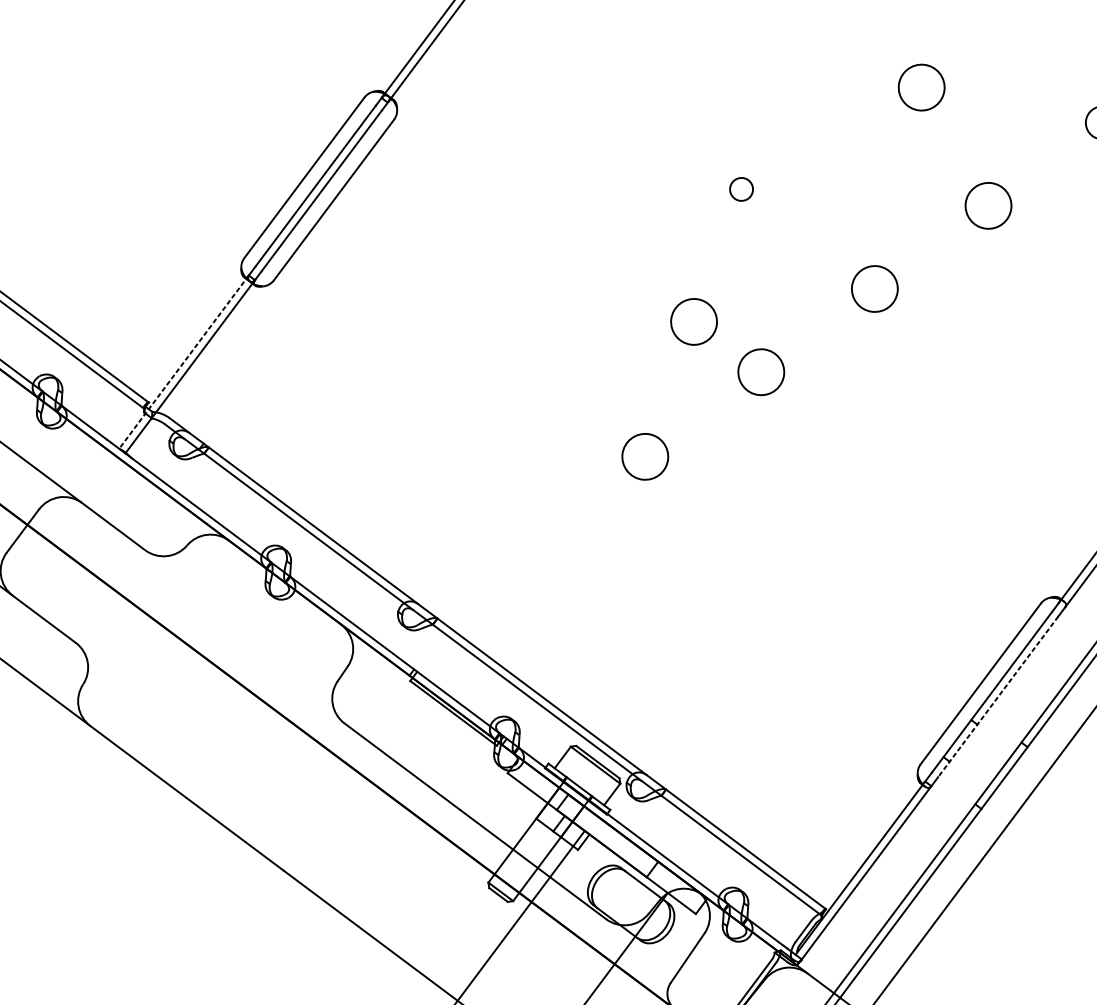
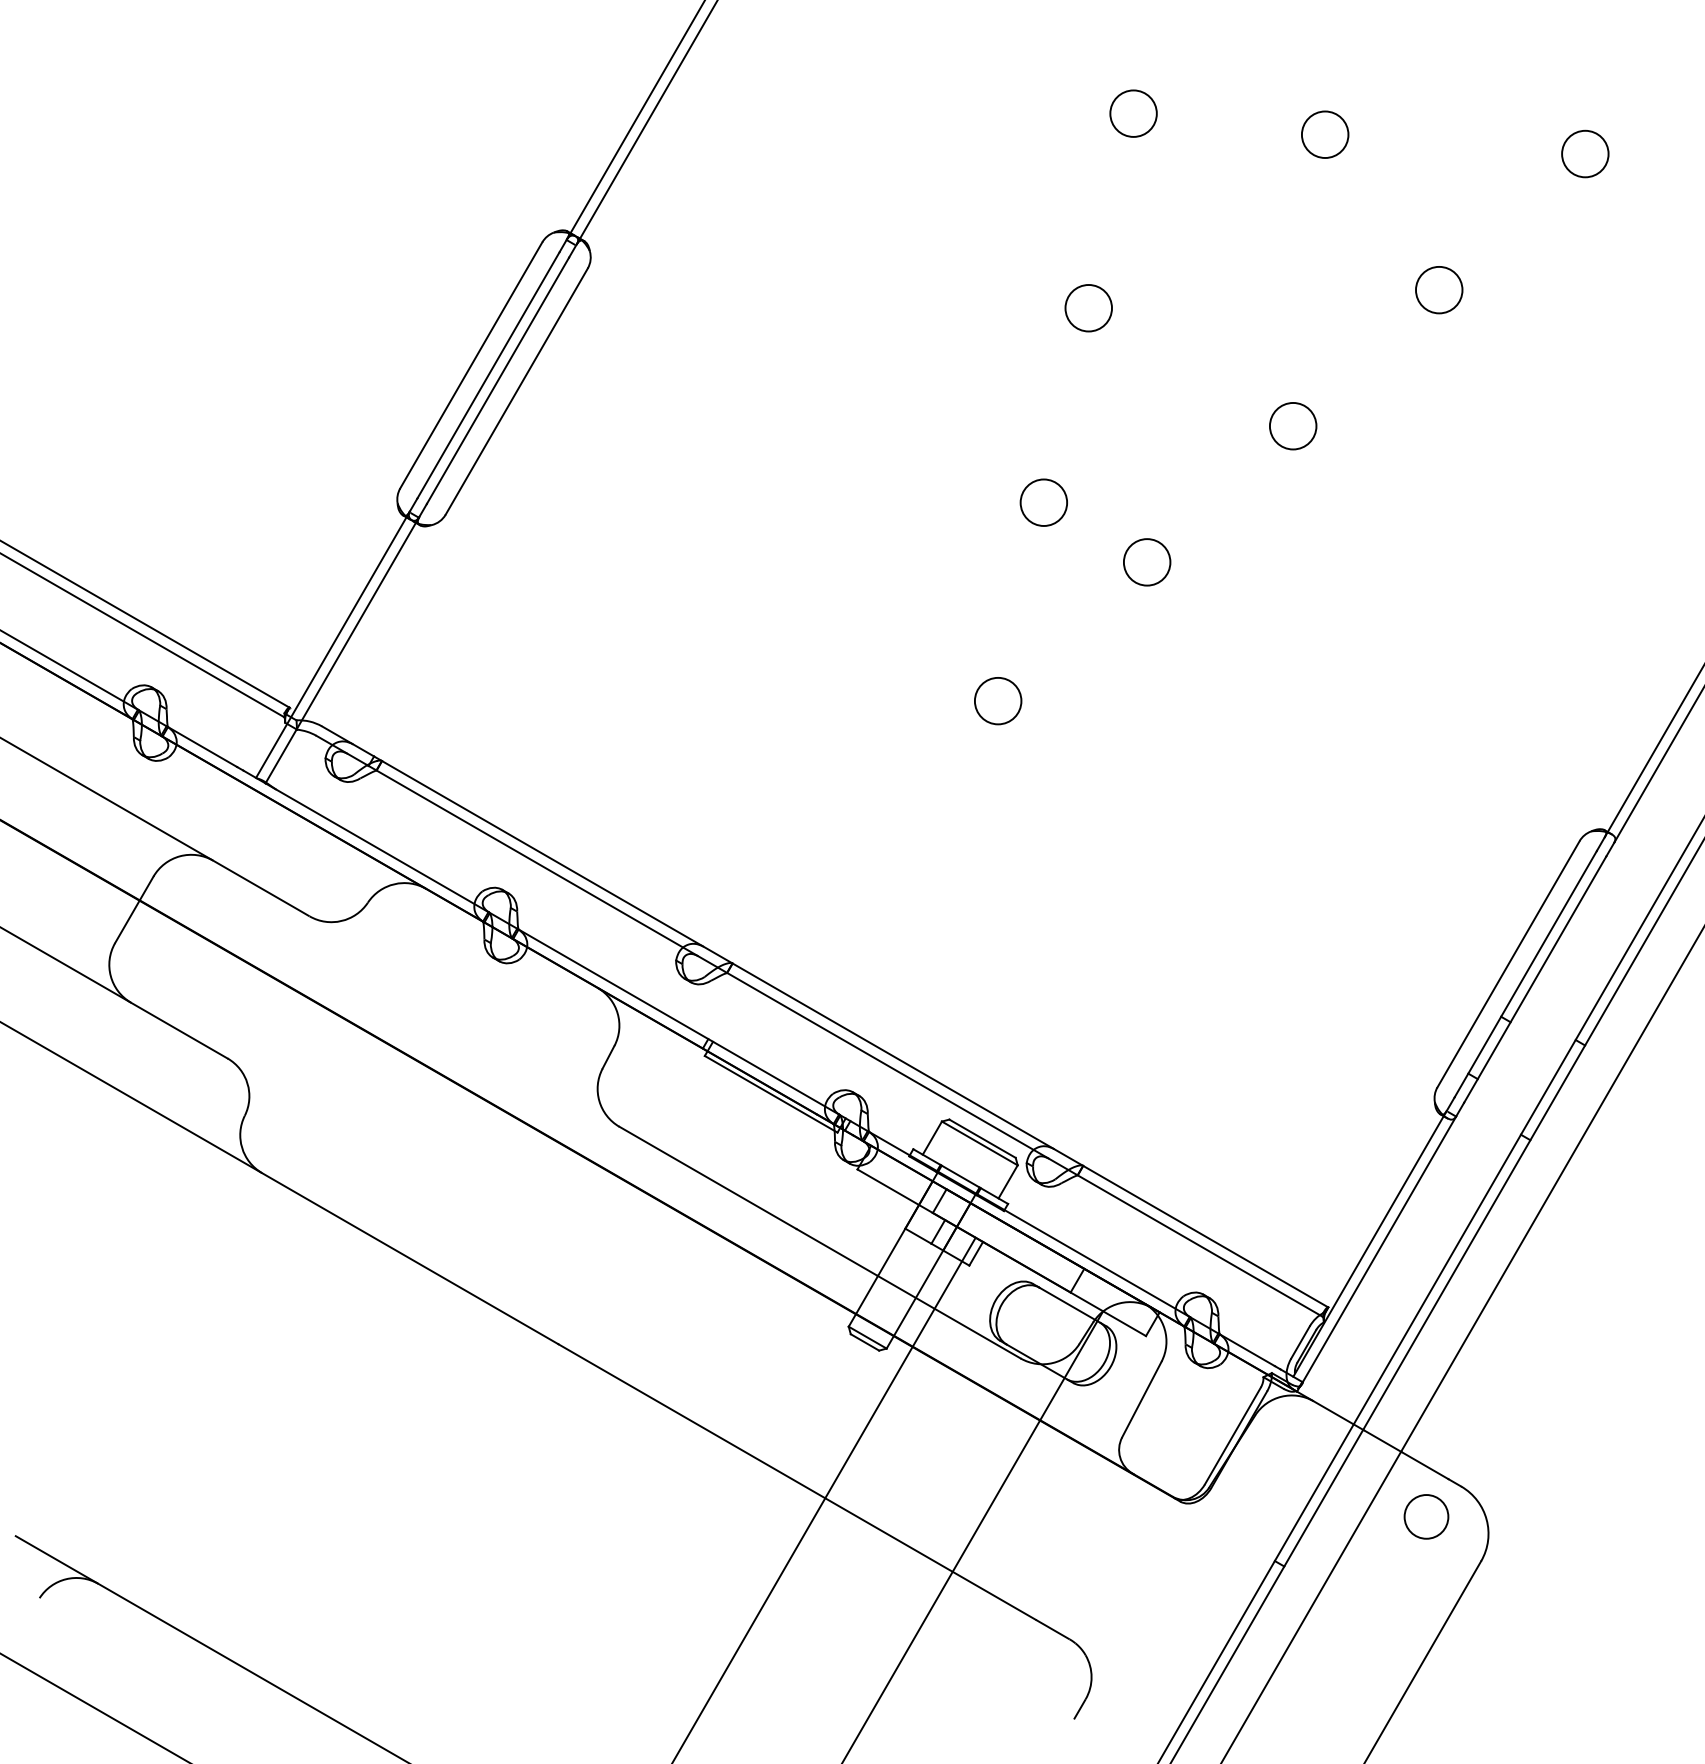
circle: (789, 56) -> (1133, 113), added
circle: (921, 87) -> (1324, 134), size x0.71
circle: (741, 189) -> (1088, 308), size x1.43
circle: (988, 206) -> (1439, 290), size x0.71
circle: (875, 289) -> (1293, 426), size x0.71
circle: (693, 321) -> (1043, 502), size x0.71
line: (183, 362) -> (332, 645), dashed -> solid
circle: (760, 372) -> (1146, 562), size x0.71
circle: (645, 457) -> (998, 701), size x0.71
line: (997, 697) -> (1534, 980), dashed -> solid

